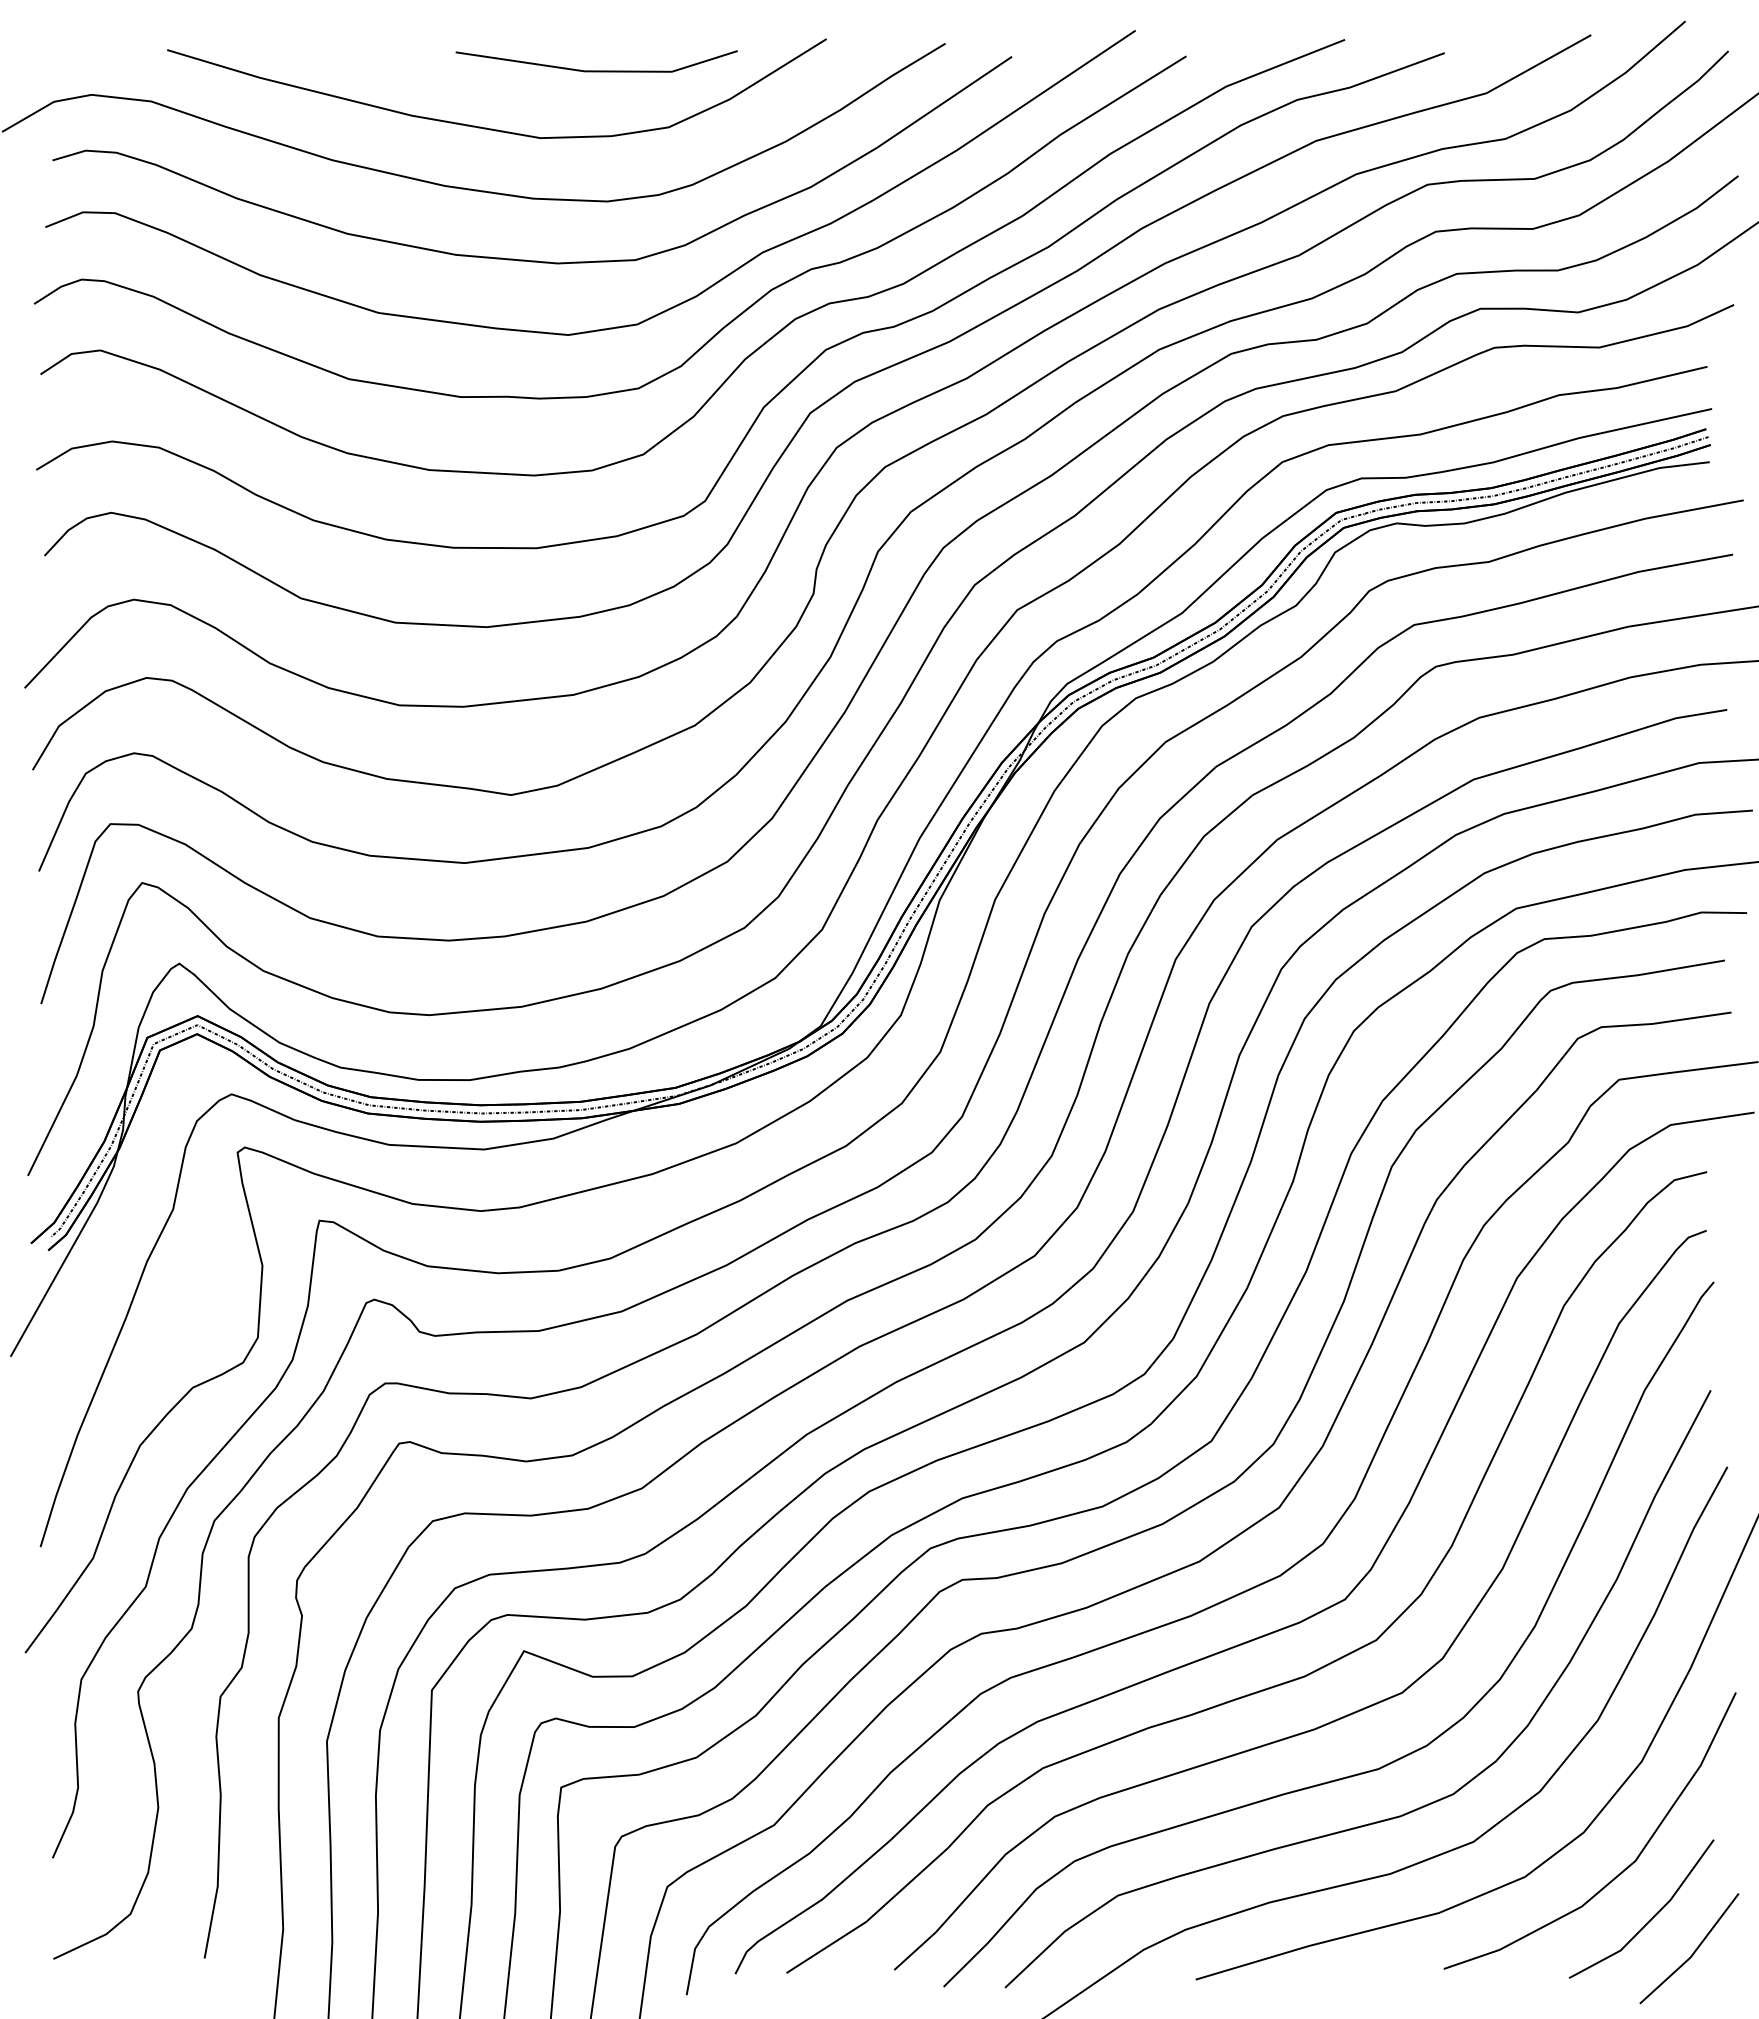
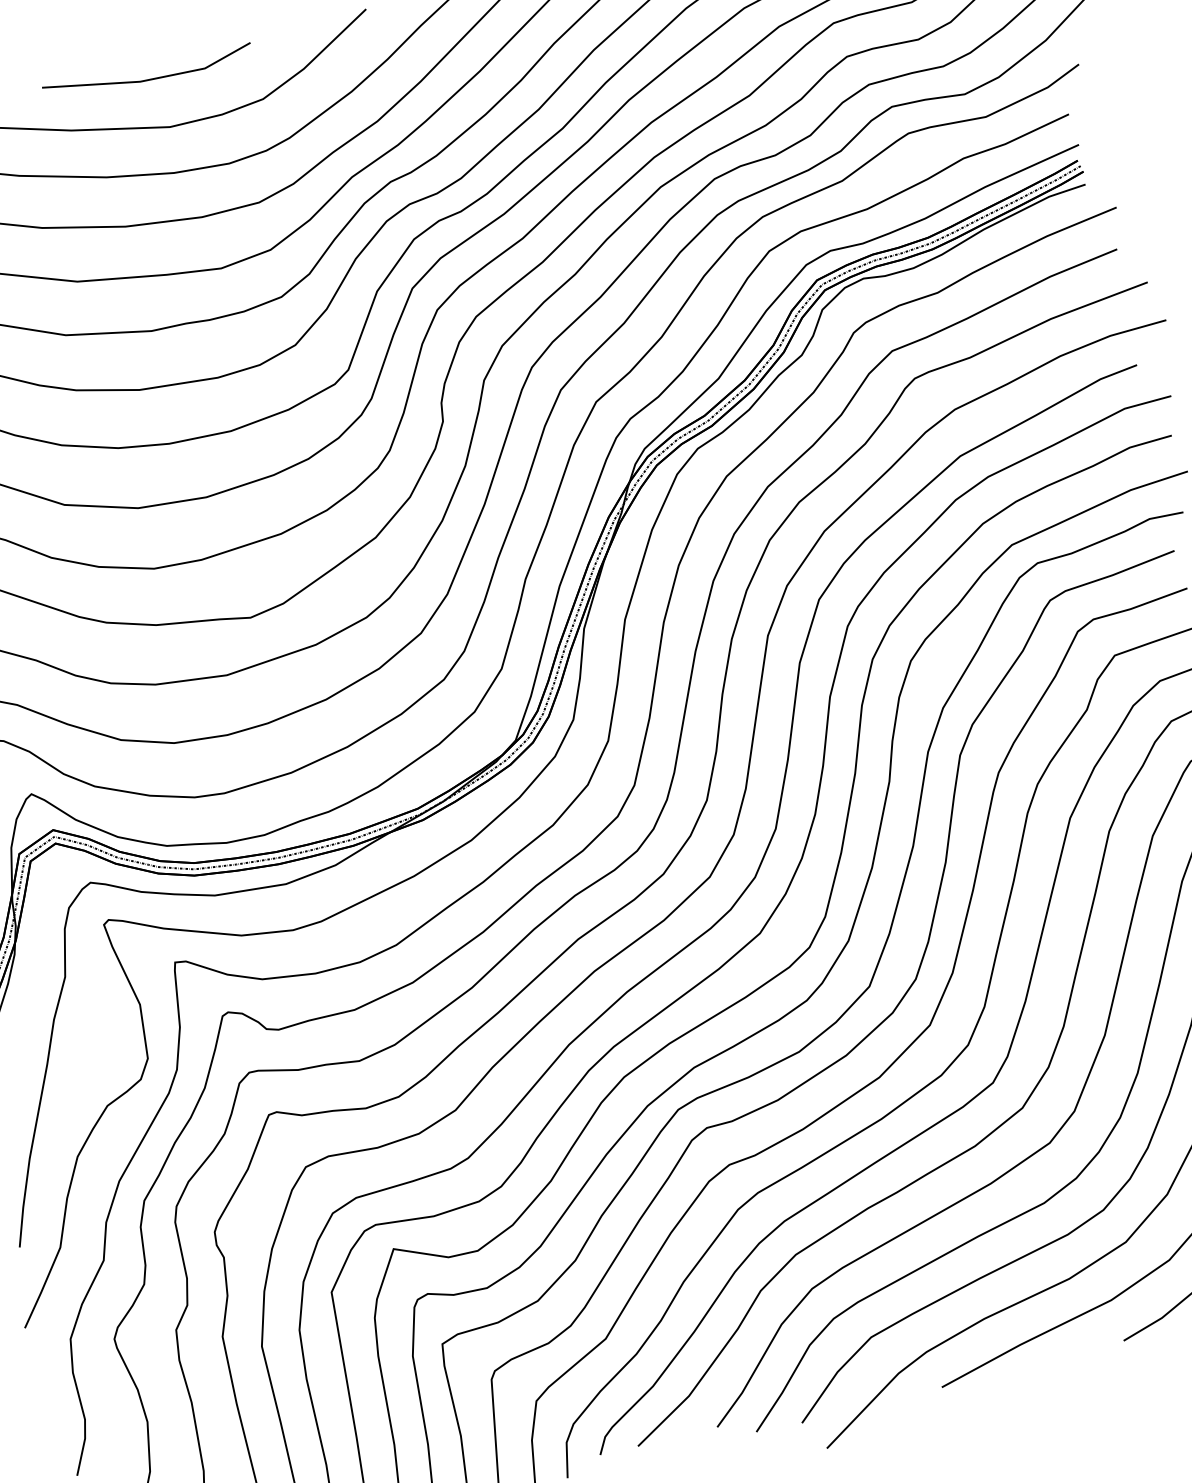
line: (596, 70) -> (149, 79), moved

